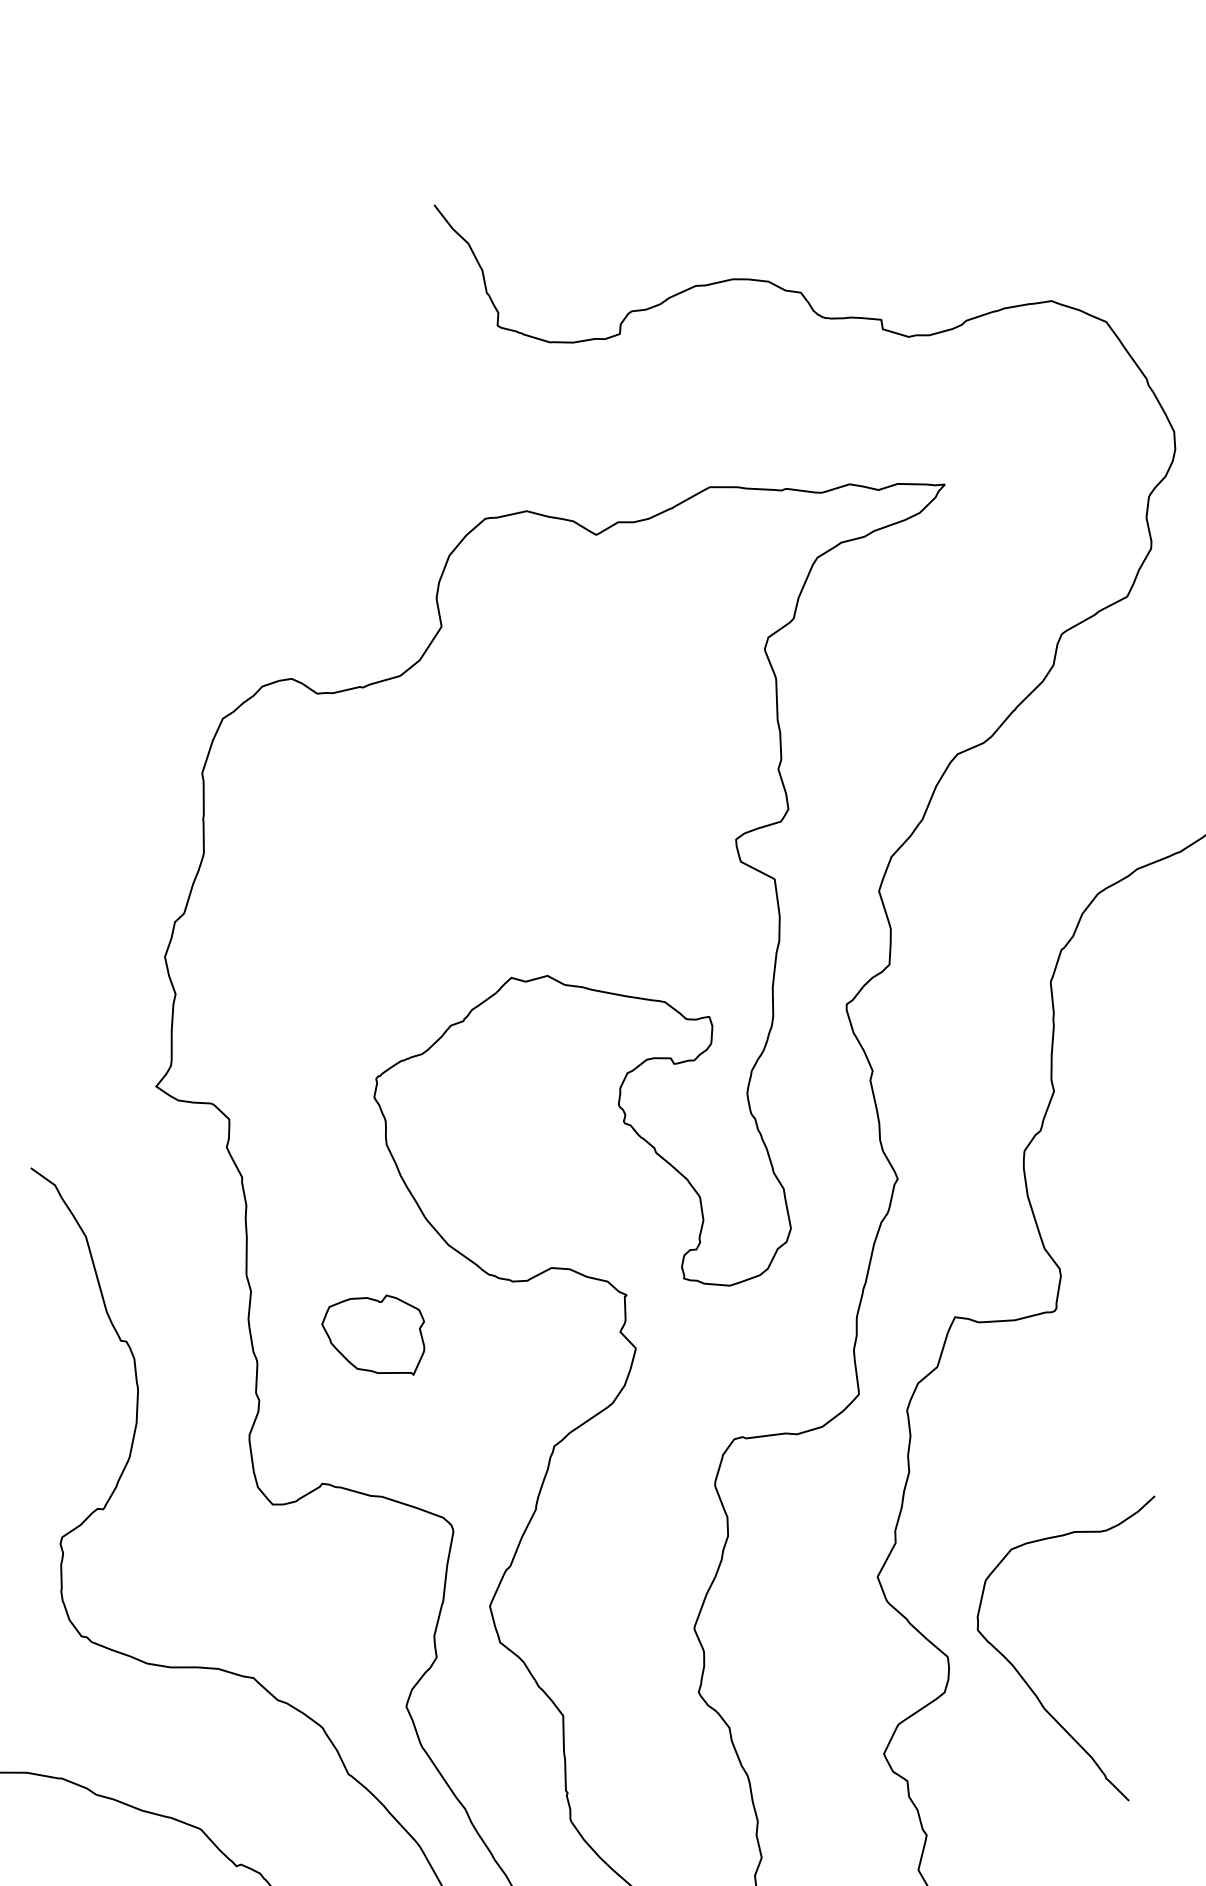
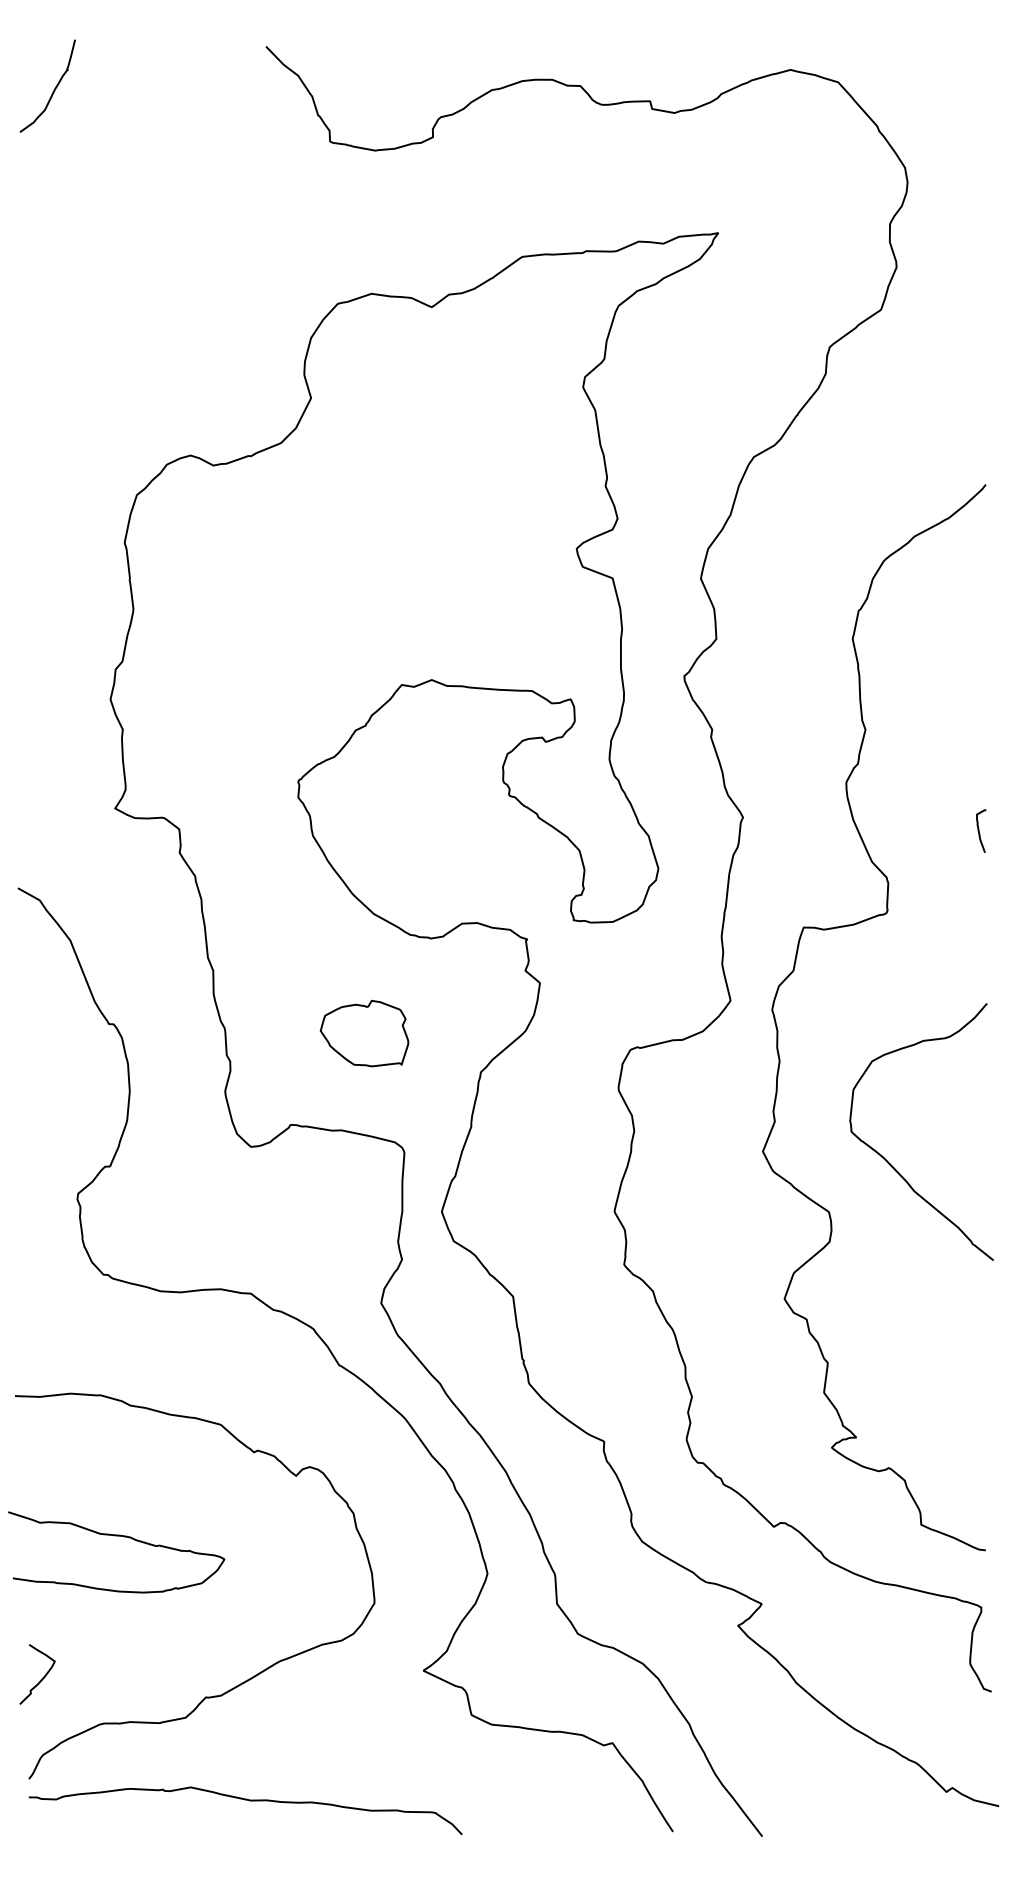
curve: (177, 227) -> (53, 89), added
curve: (1175, 1225) -> (979, 830), added
part: (373, 1333) -> (364, 1033), moved
curve: (1018, 1671) -> (889, 1162), moved

